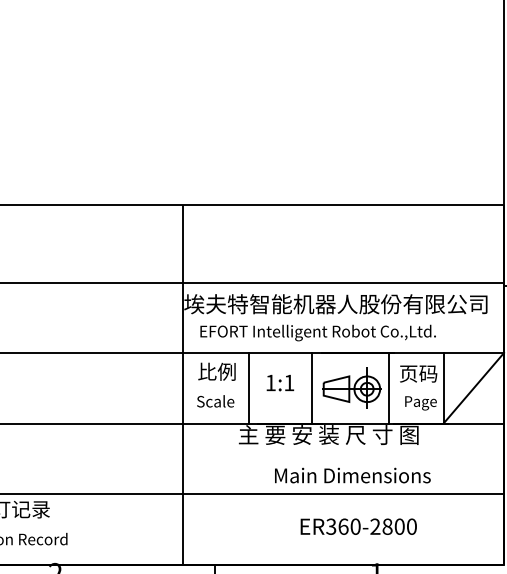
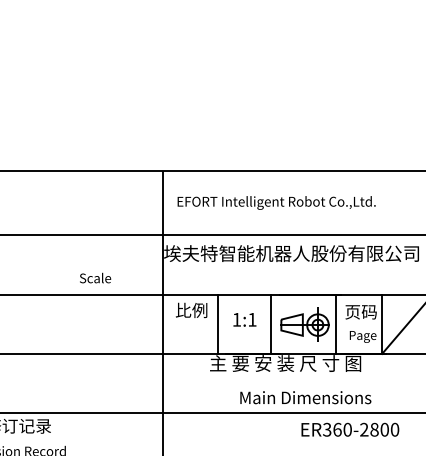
text: (317, 332) -> (276, 202), moved
text: (215, 401) -> (95, 278), moved
text: (358, 526) -> (350, 429), moved

